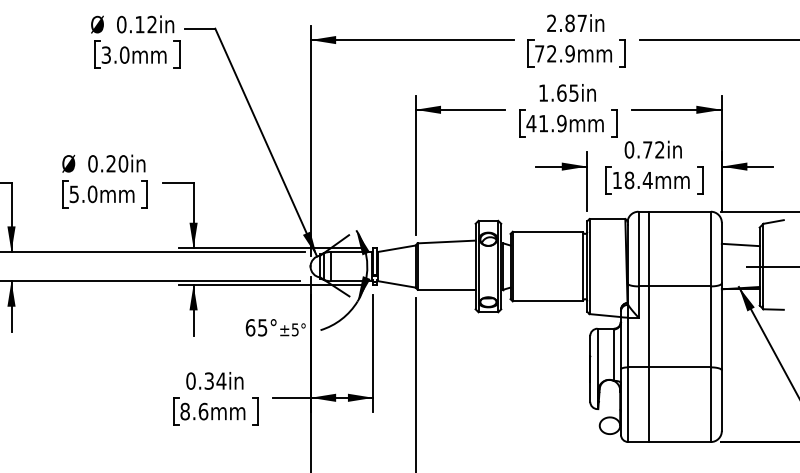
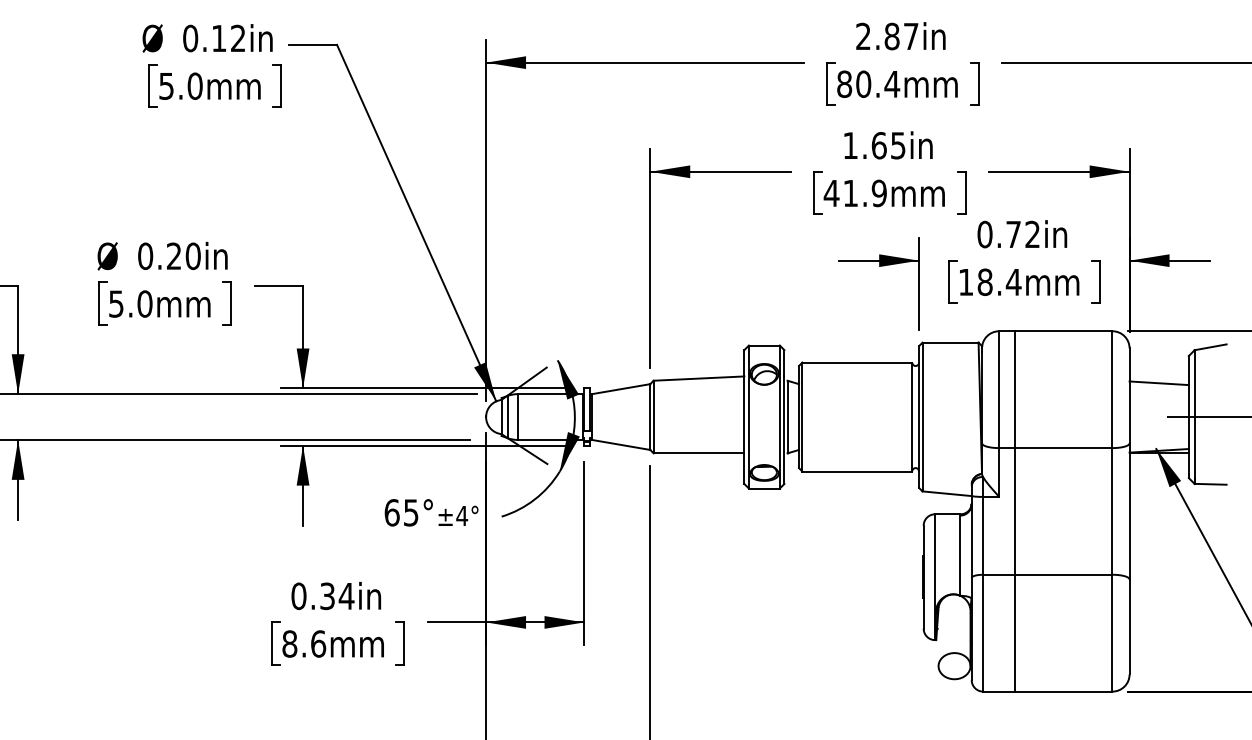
text: (555, 53) -> (869, 83), 72.9mm -> 80.4mm
text: (106, 54) -> (166, 85), 3.0mm -> 5.0mm
text: (295, 329) -> (462, 515), ±5° -> ±4°

